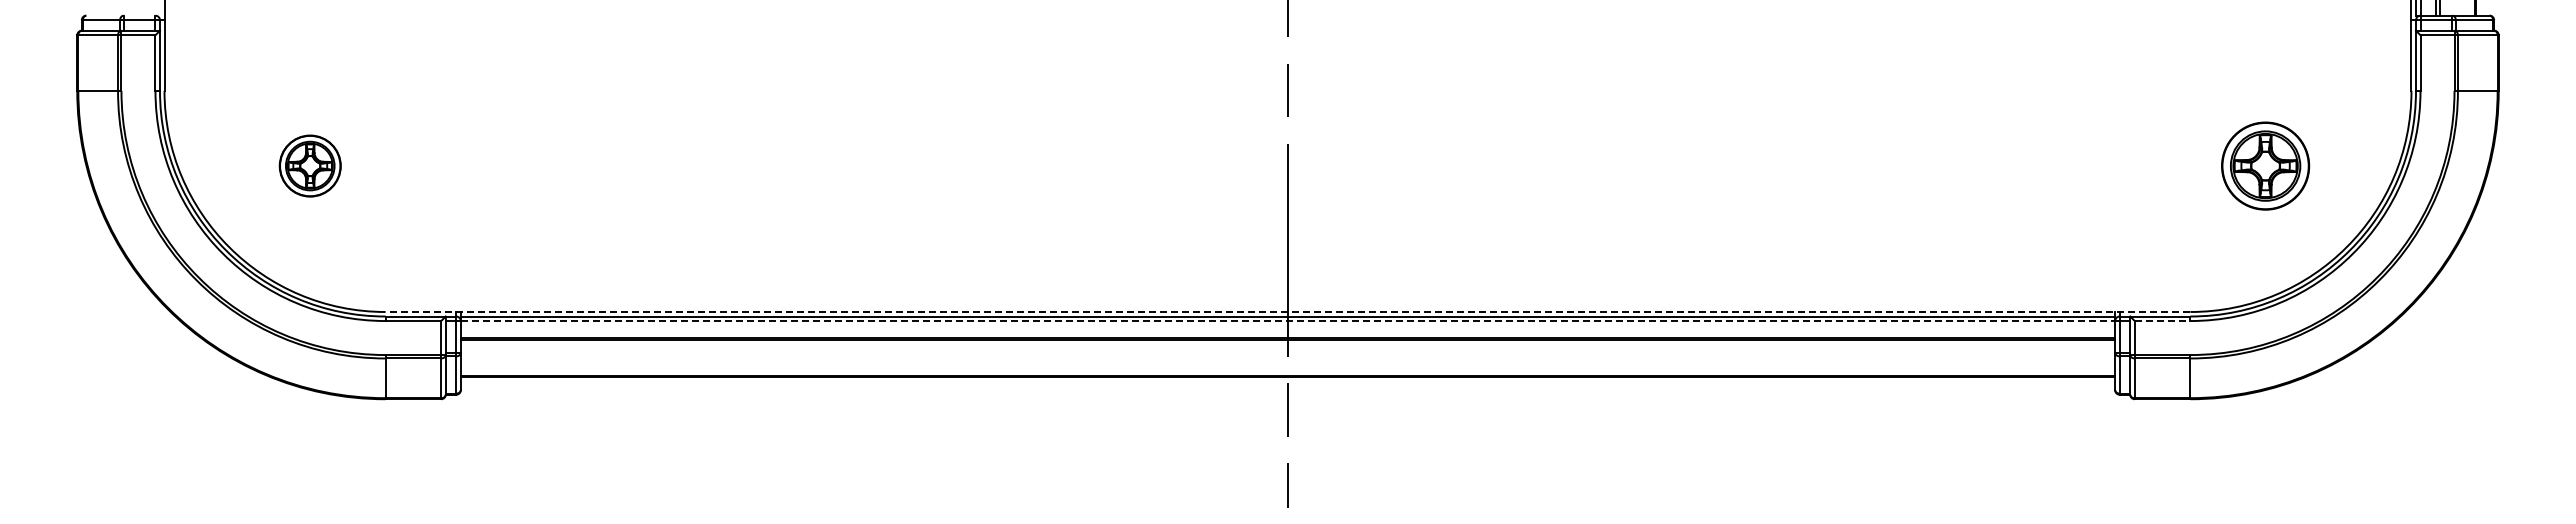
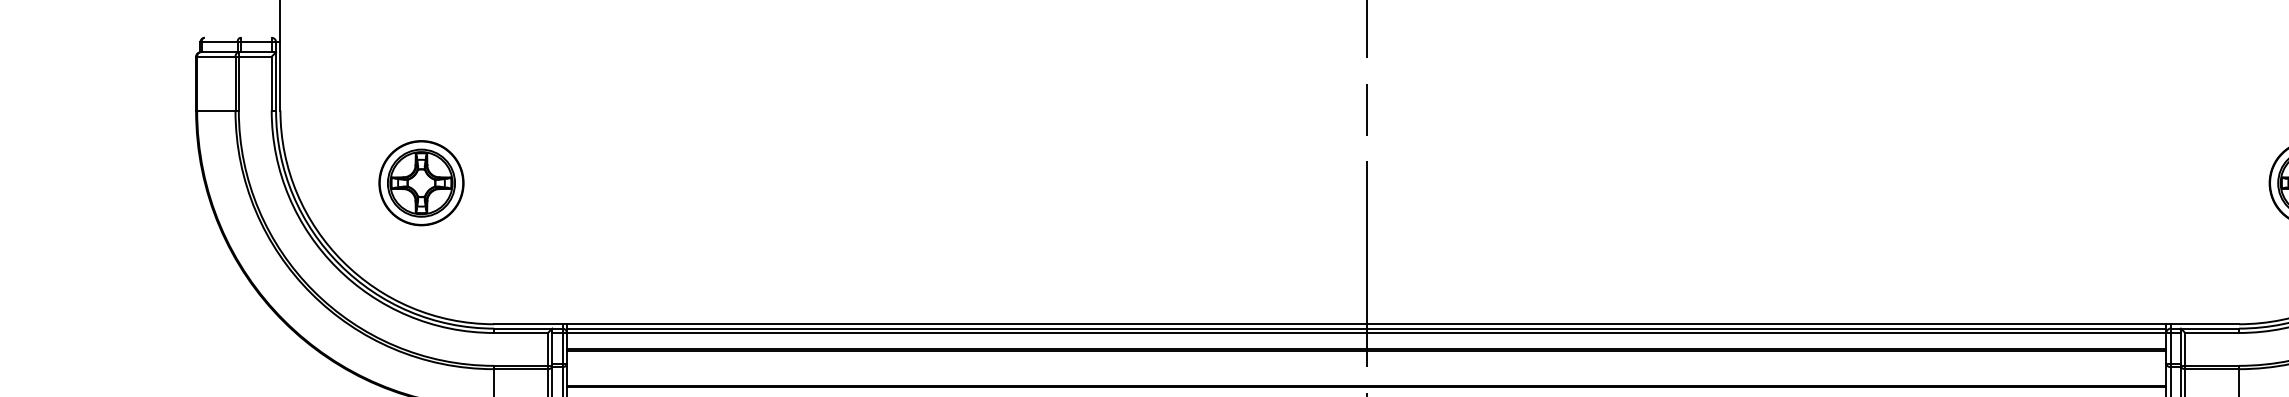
part: (309, 165) -> (420, 182), size x1.43
line: (1287, 312) -> (1366, 324), dashed -> solid
line: (1288, 321) -> (1367, 333), dashed -> solid
line: (2162, 321) -> (2212, 333), dashed -> solid

